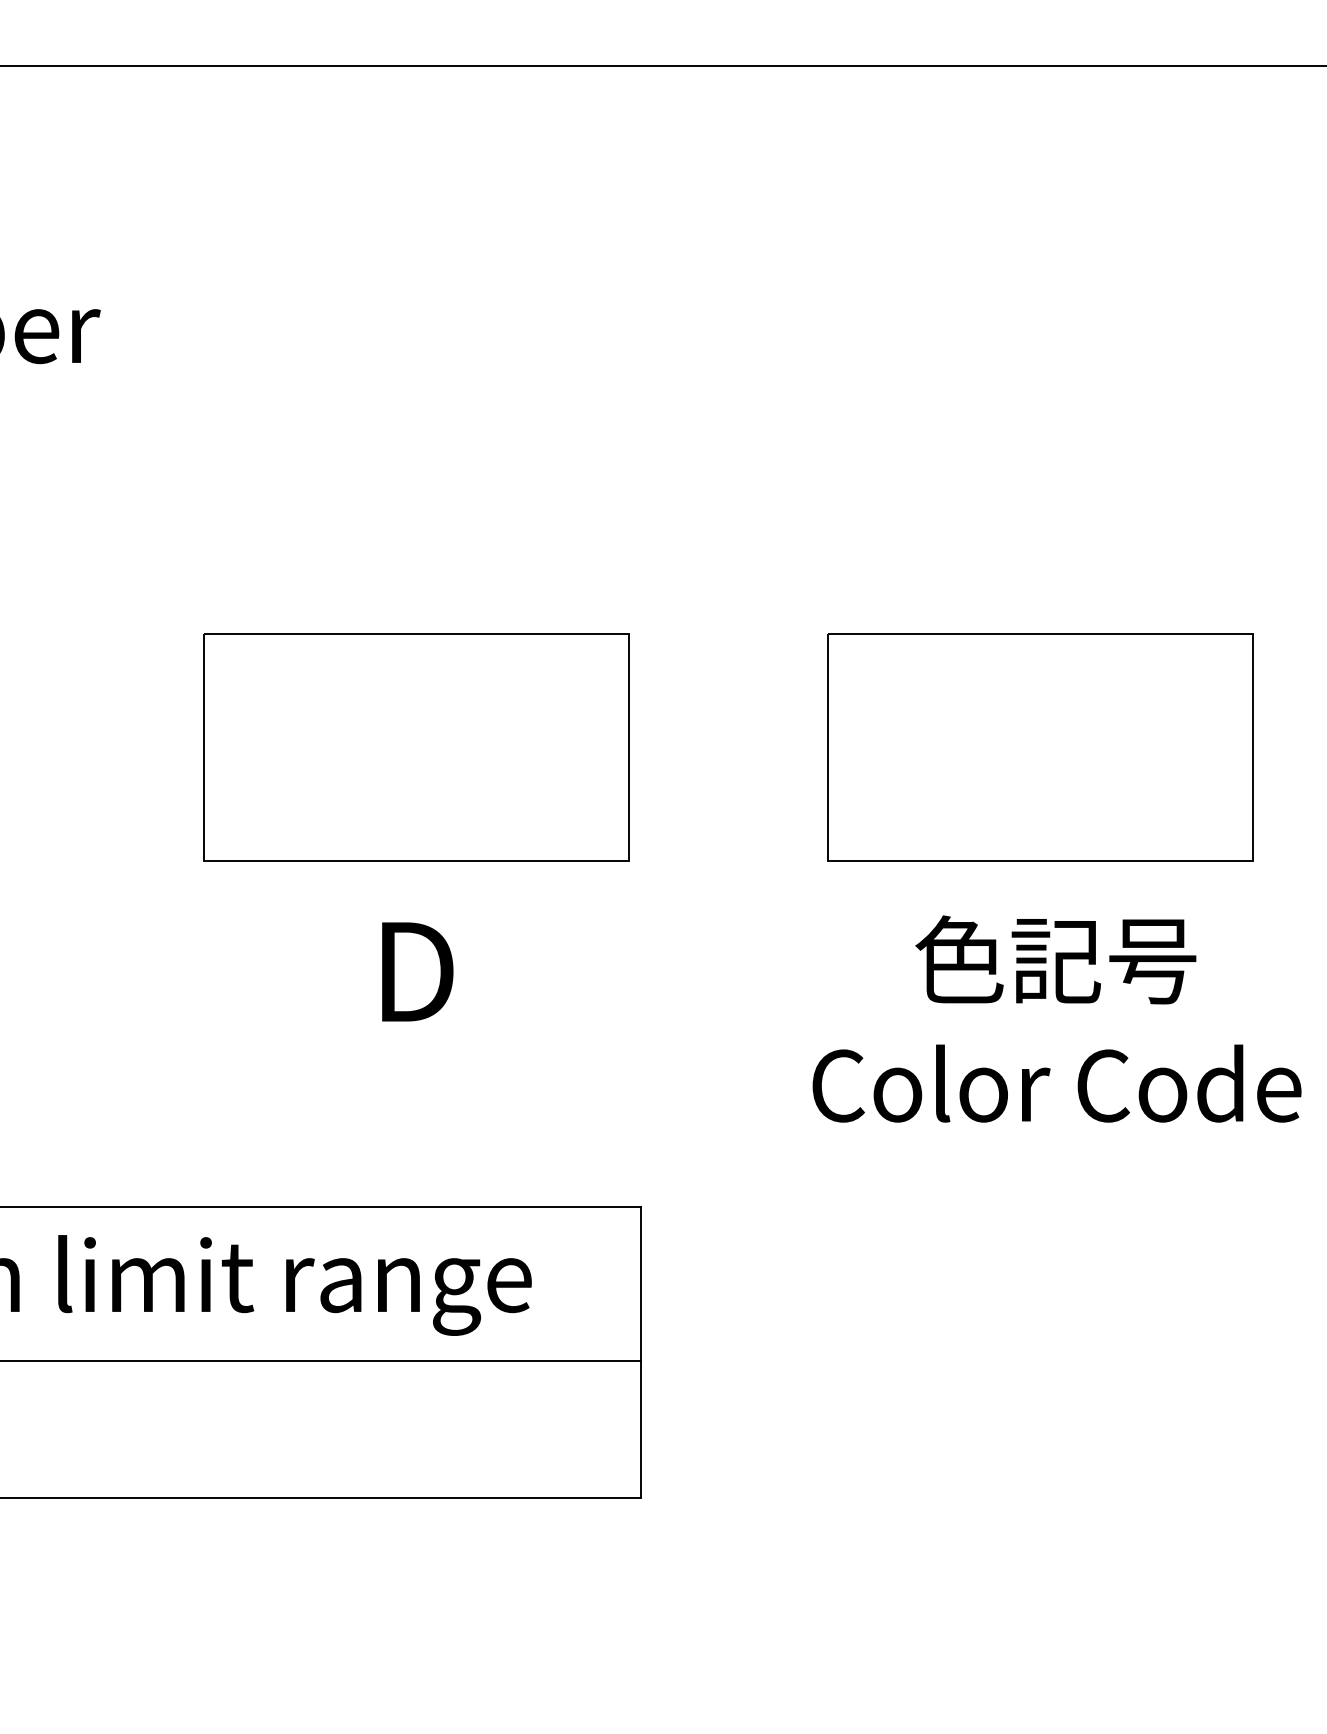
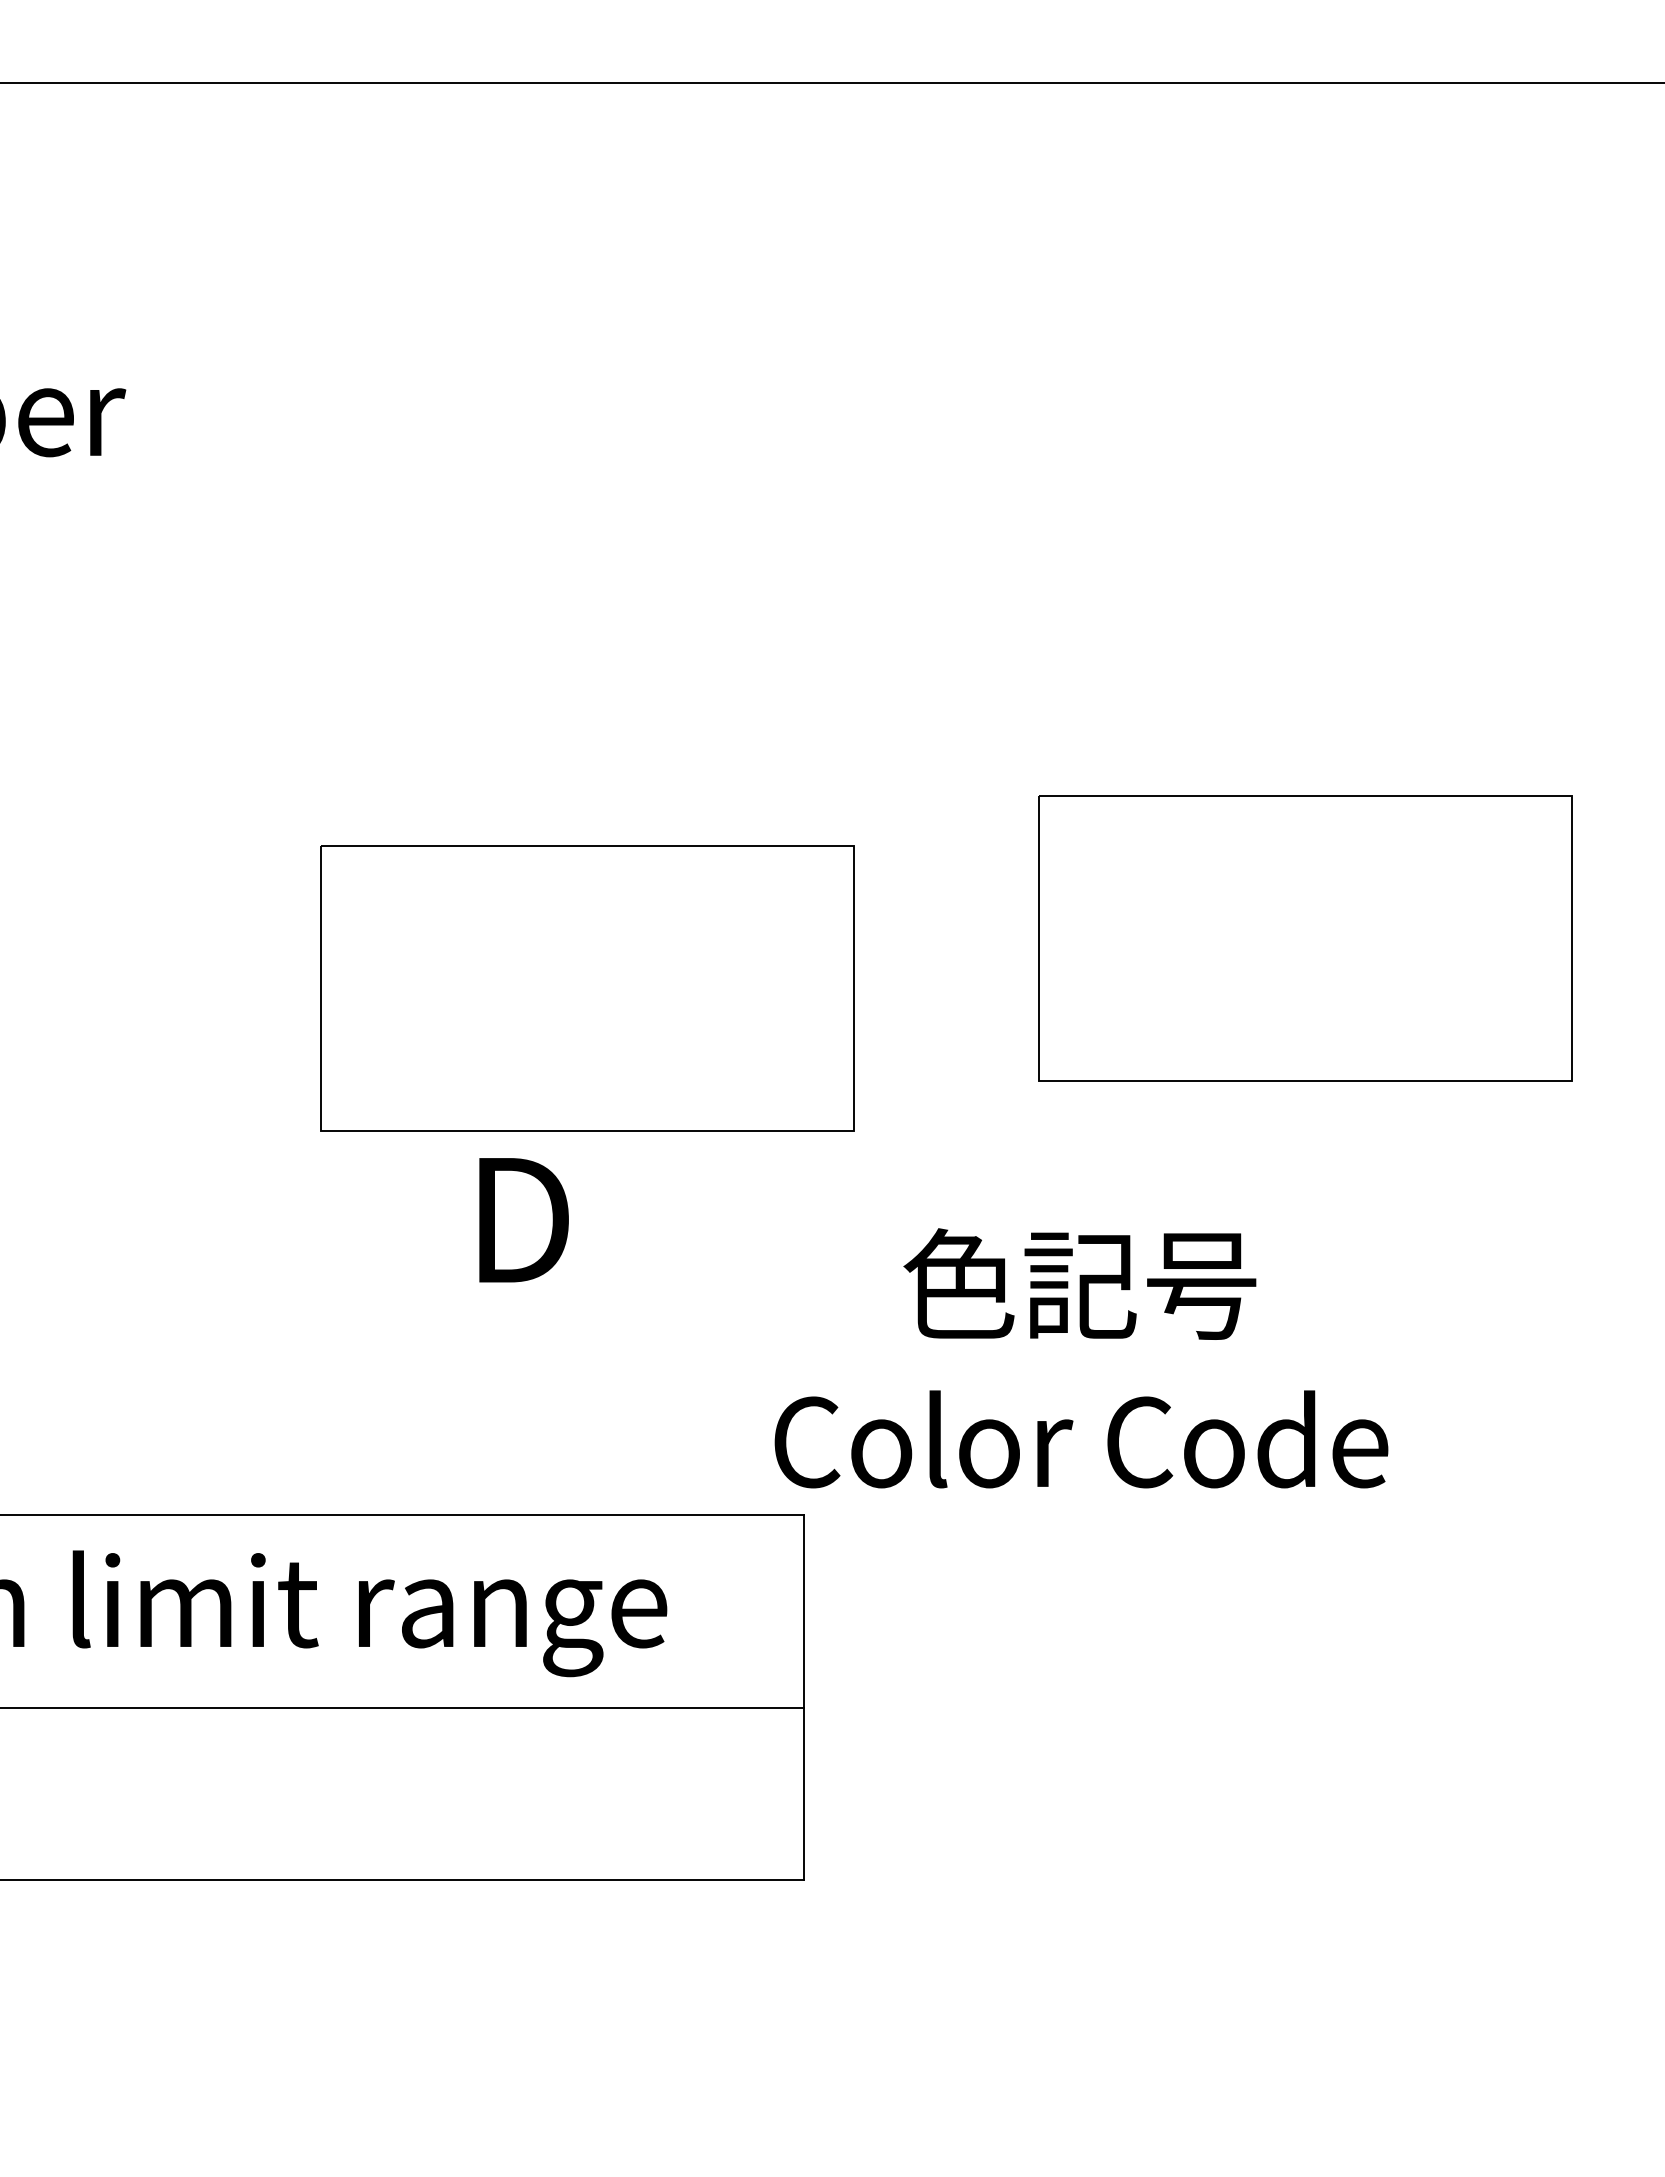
part: (416, 747) -> (587, 988), moved
text: (1057, 1019) -> (1081, 1358), moved

